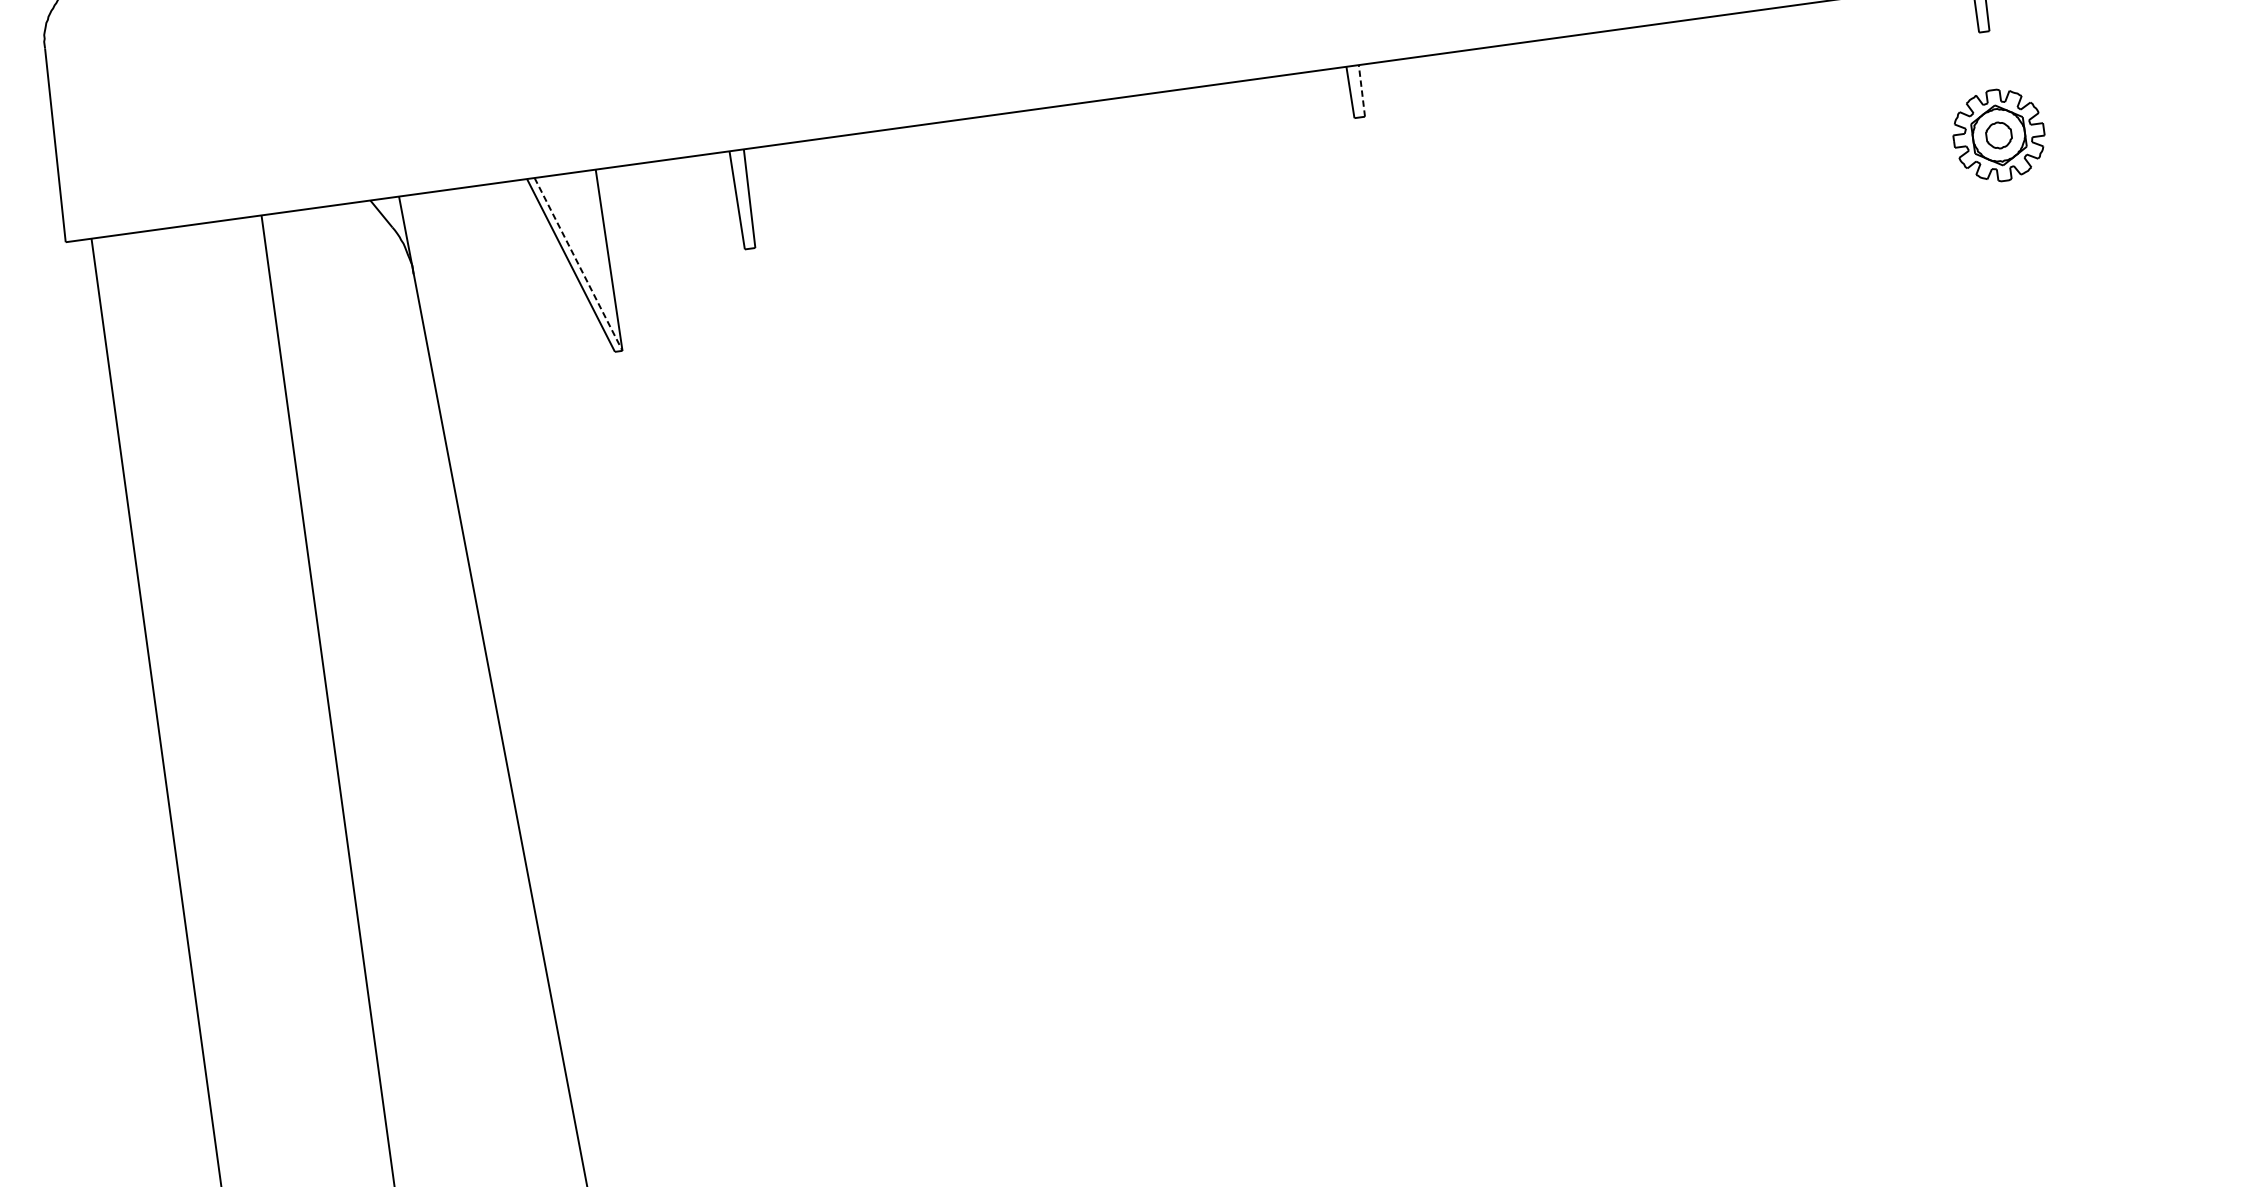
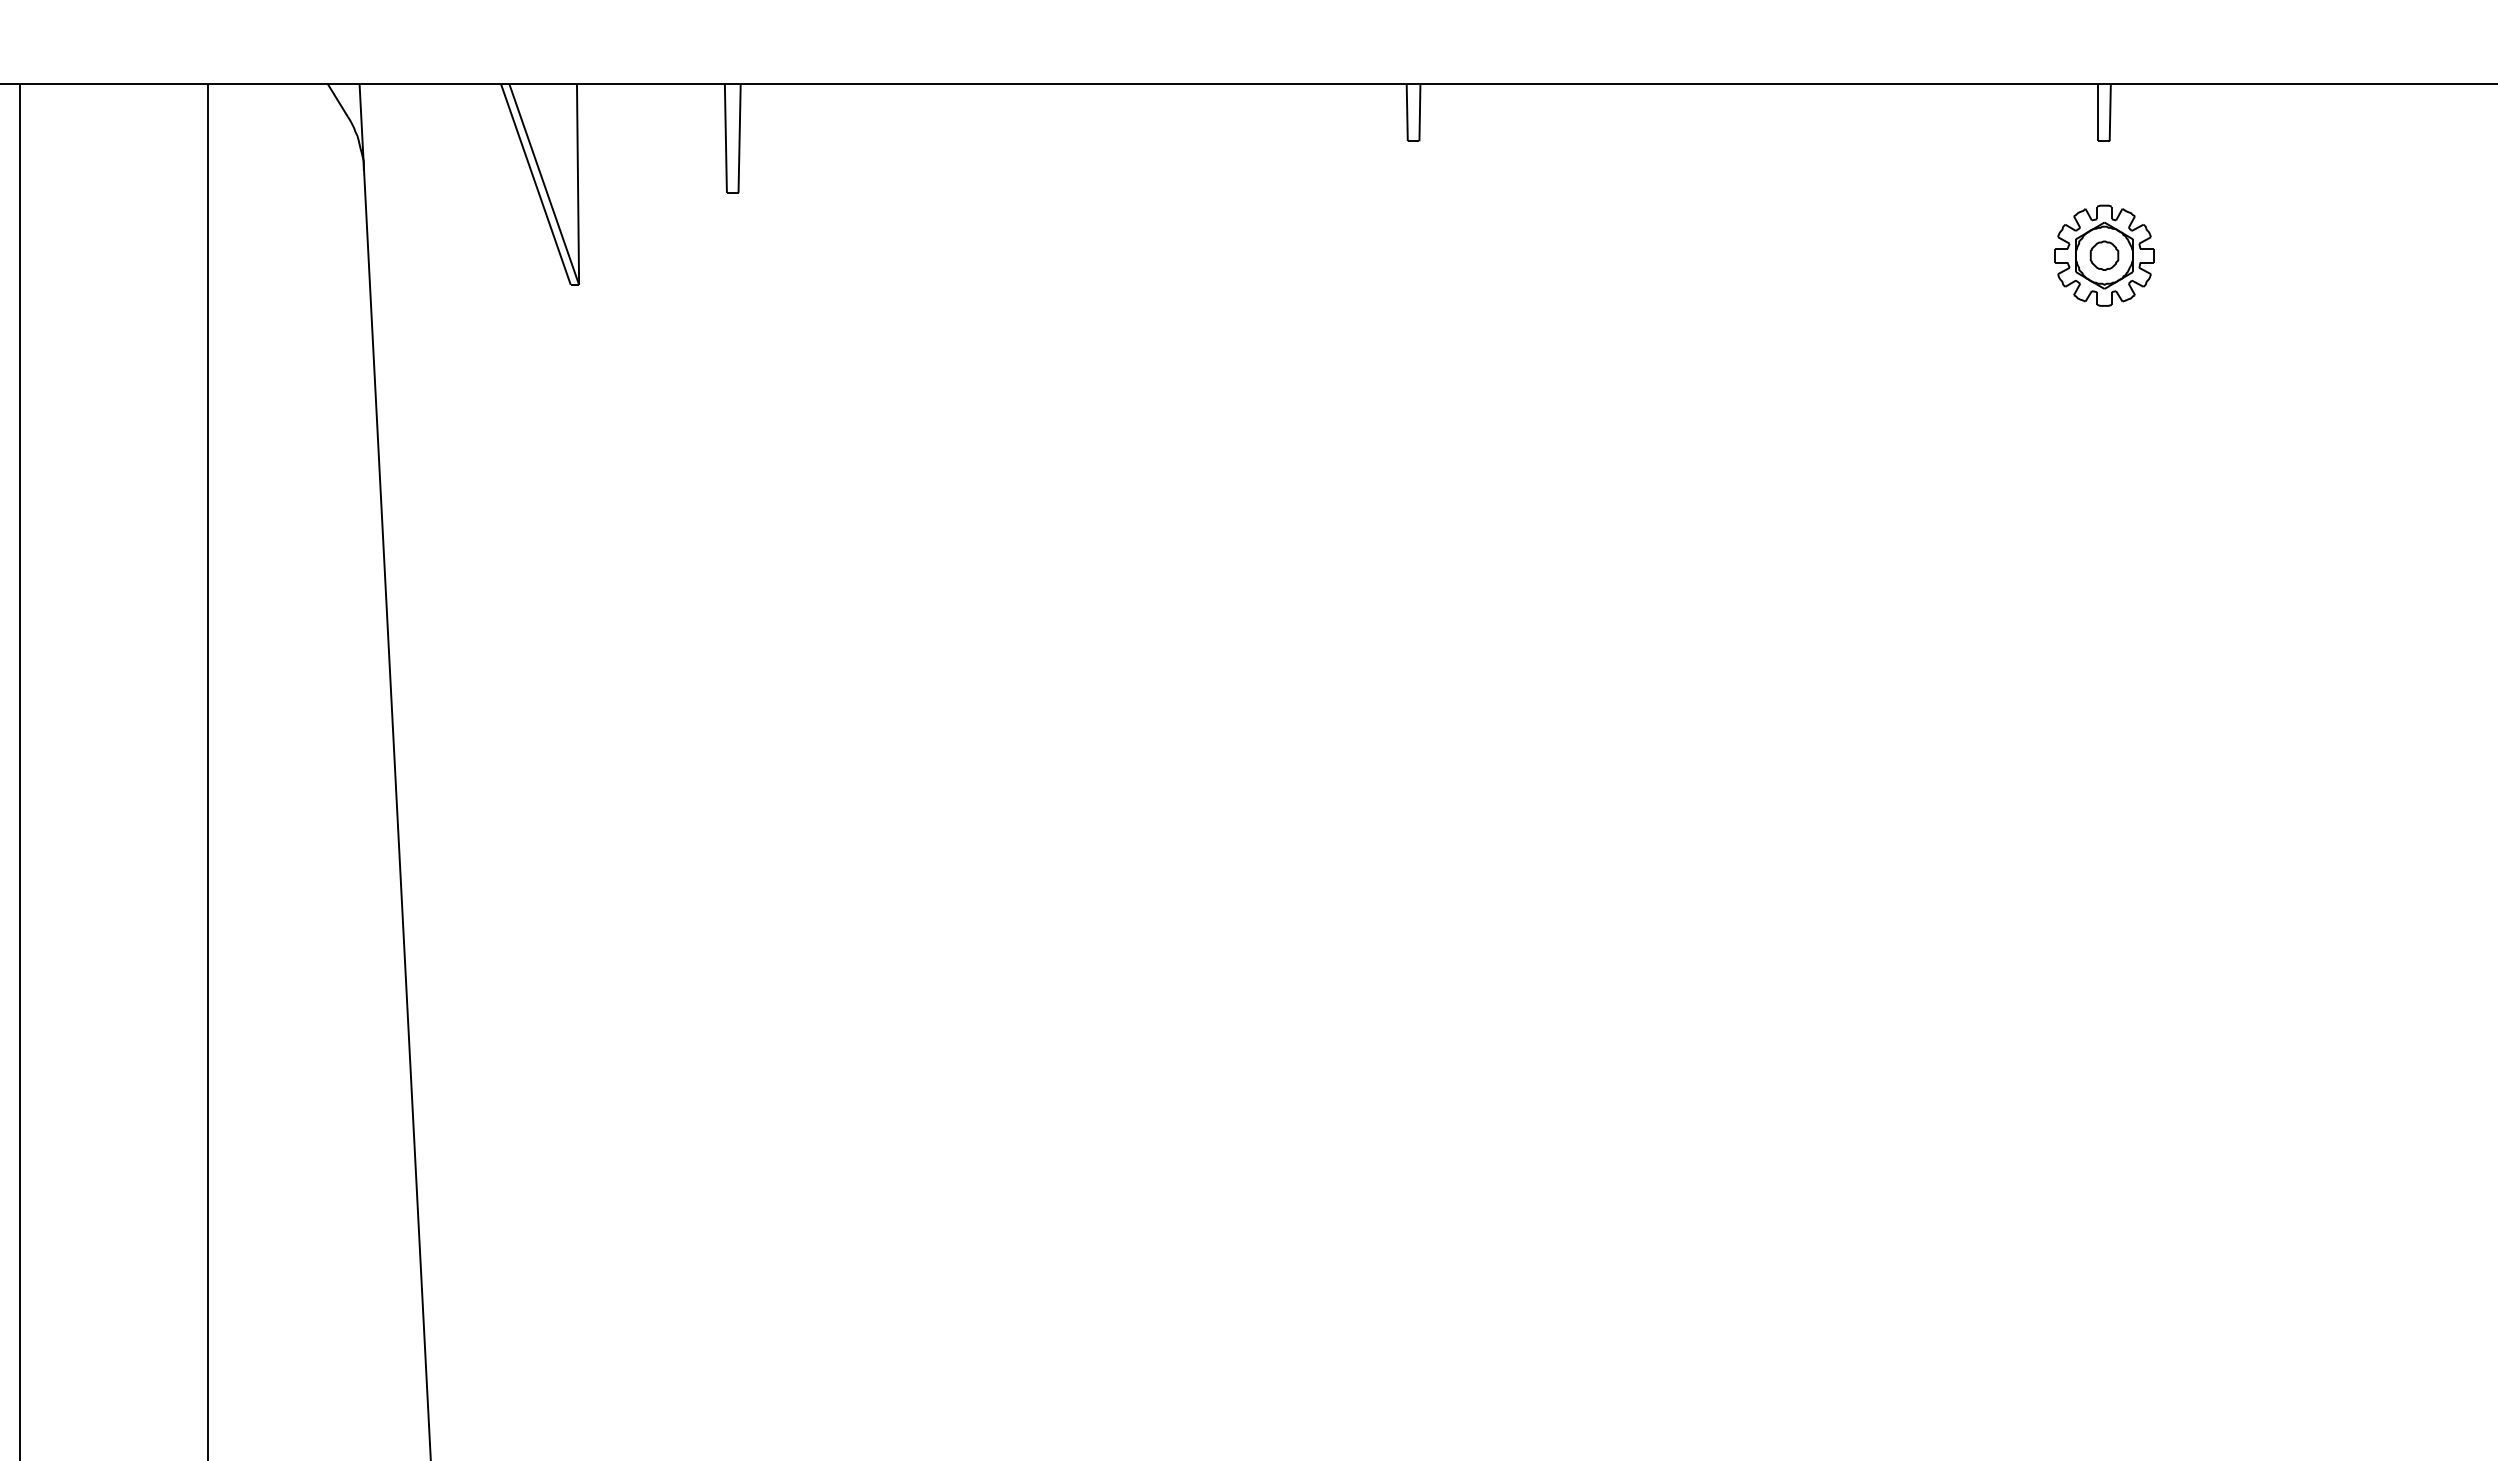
line: (1361, 90) -> (1419, 112), dashed -> solid
line: (578, 265) -> (544, 185), dashed -> solid

